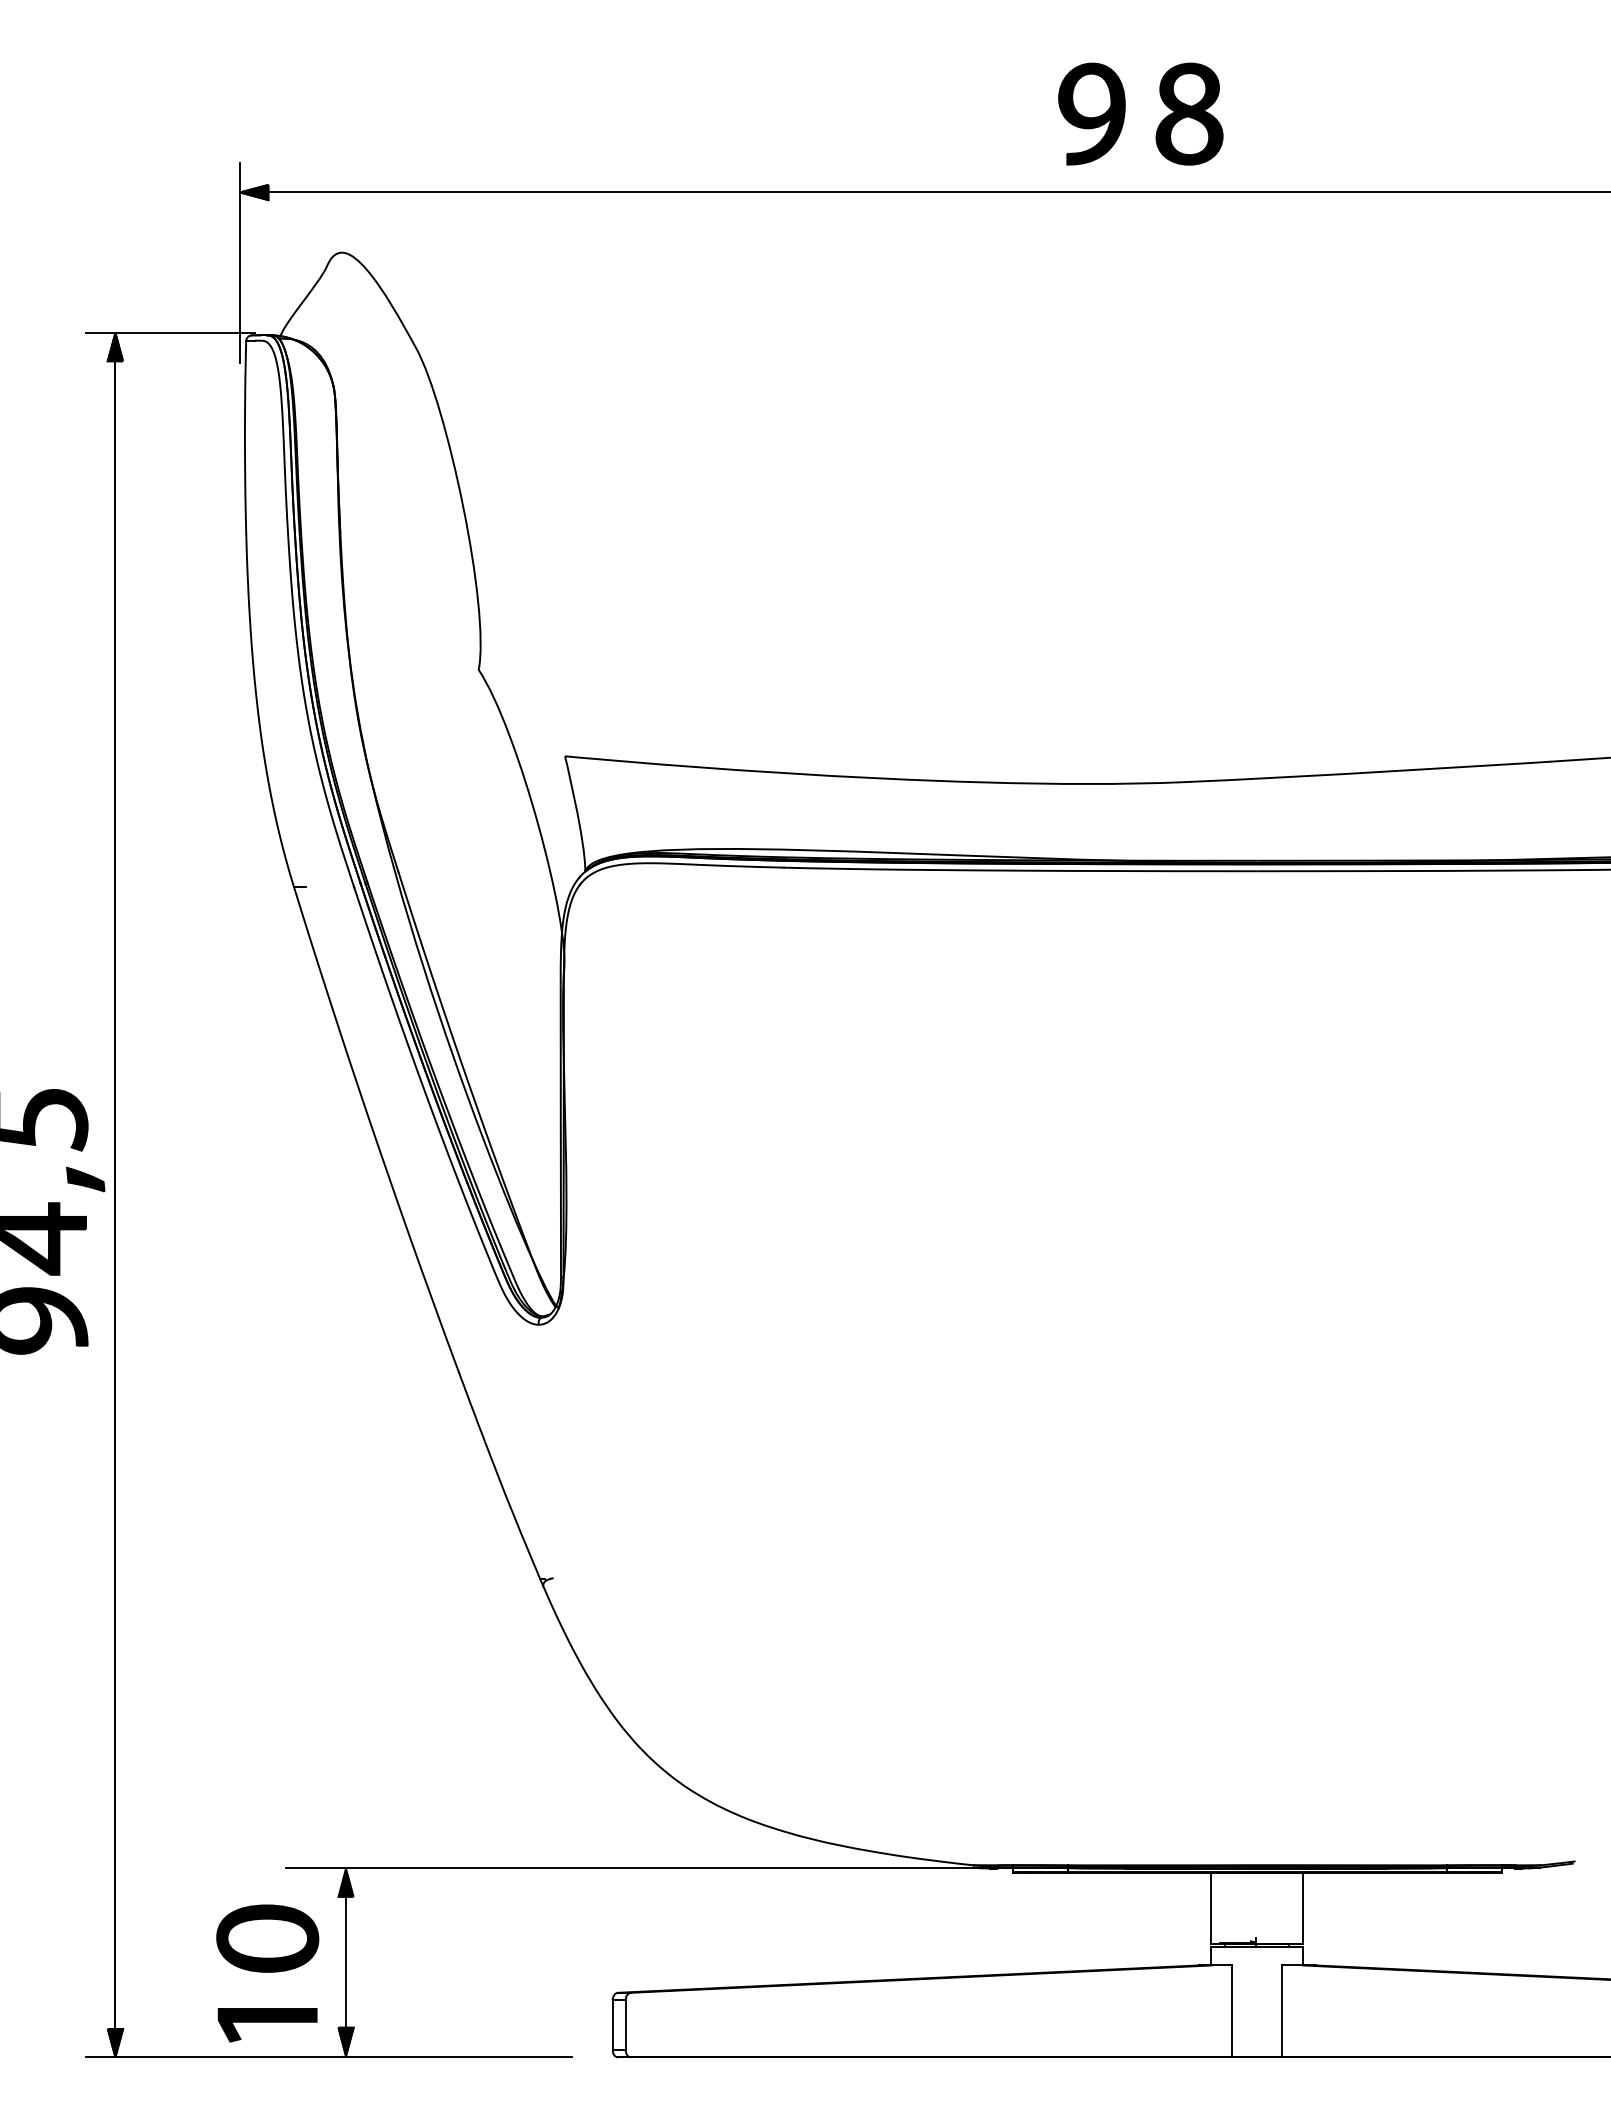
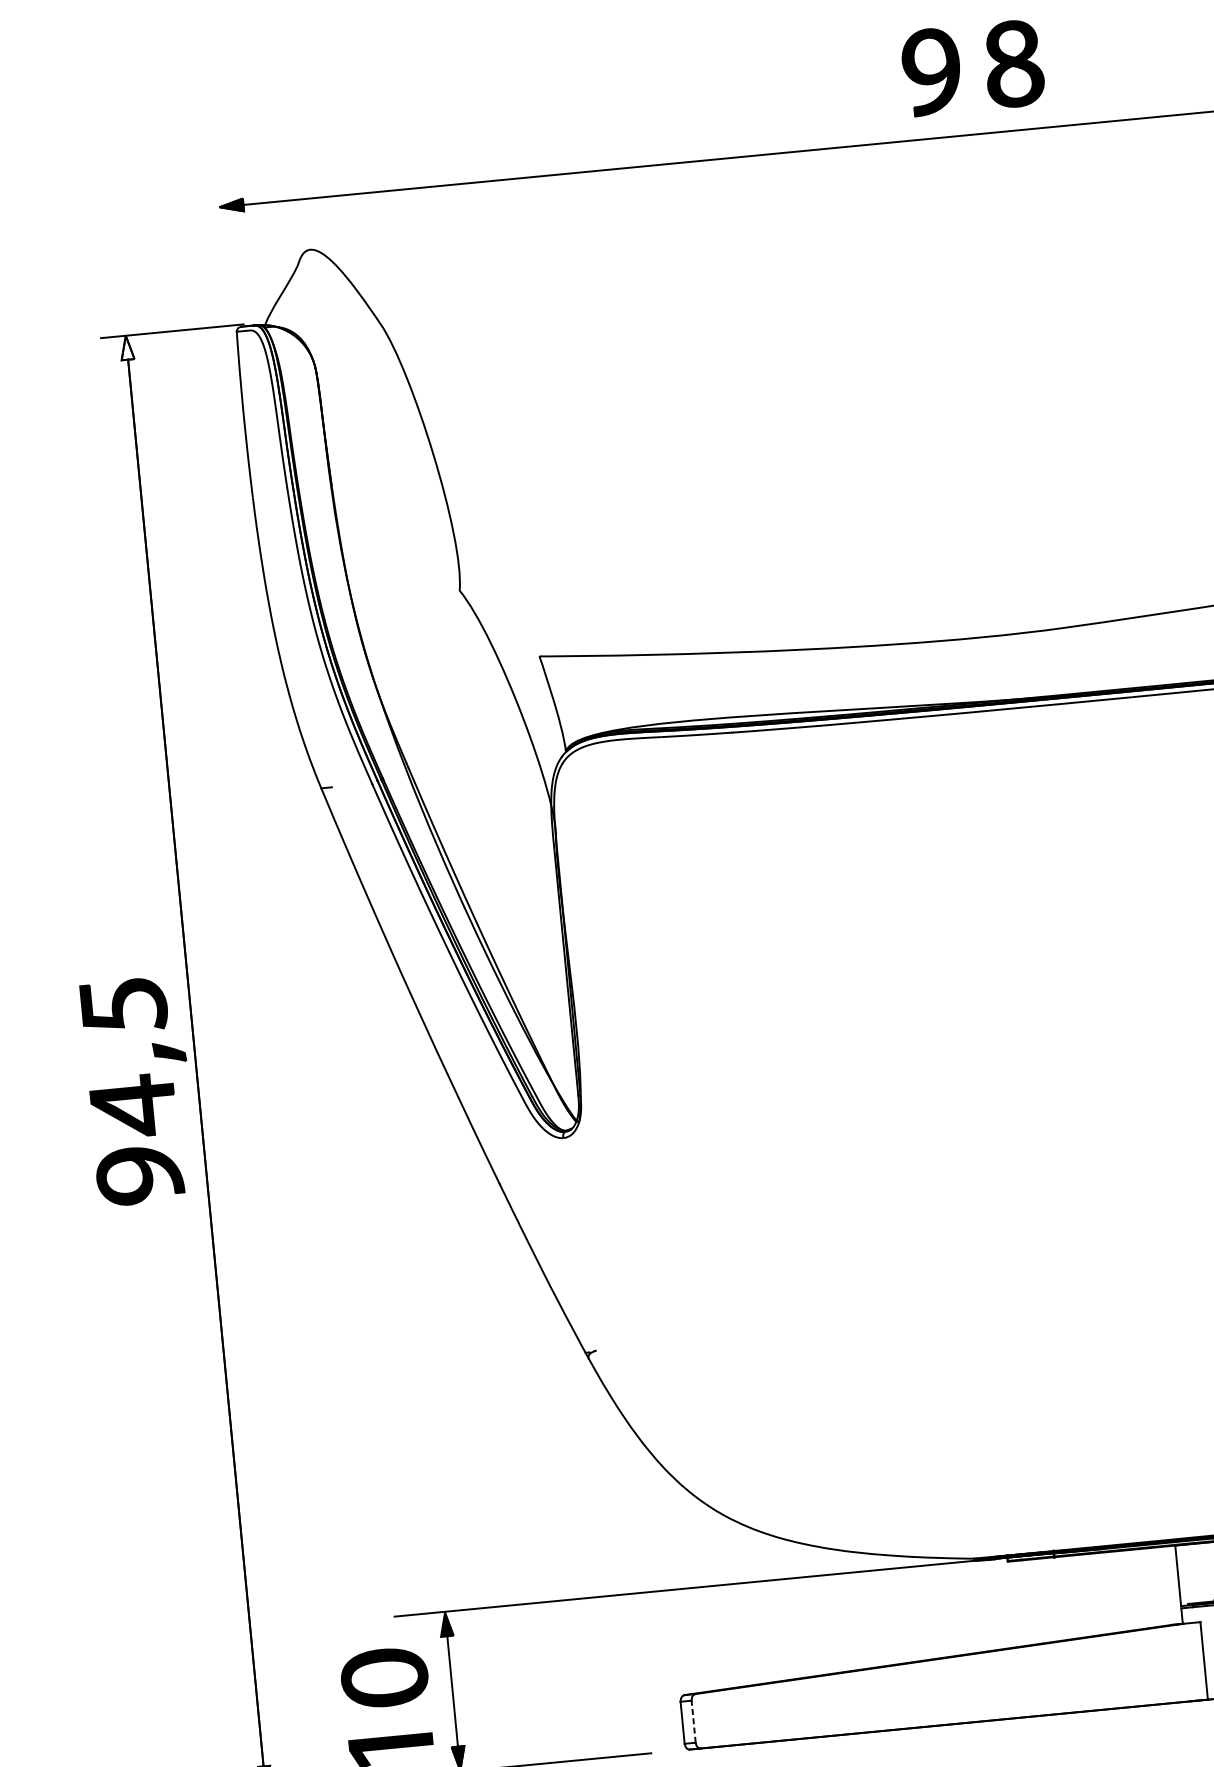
line: (239, 262) -> (224, 266), removed
fill: (115, 346) -> (127, 347), removed
line: (625, 2025) -> (693, 1722), solid -> dashed

